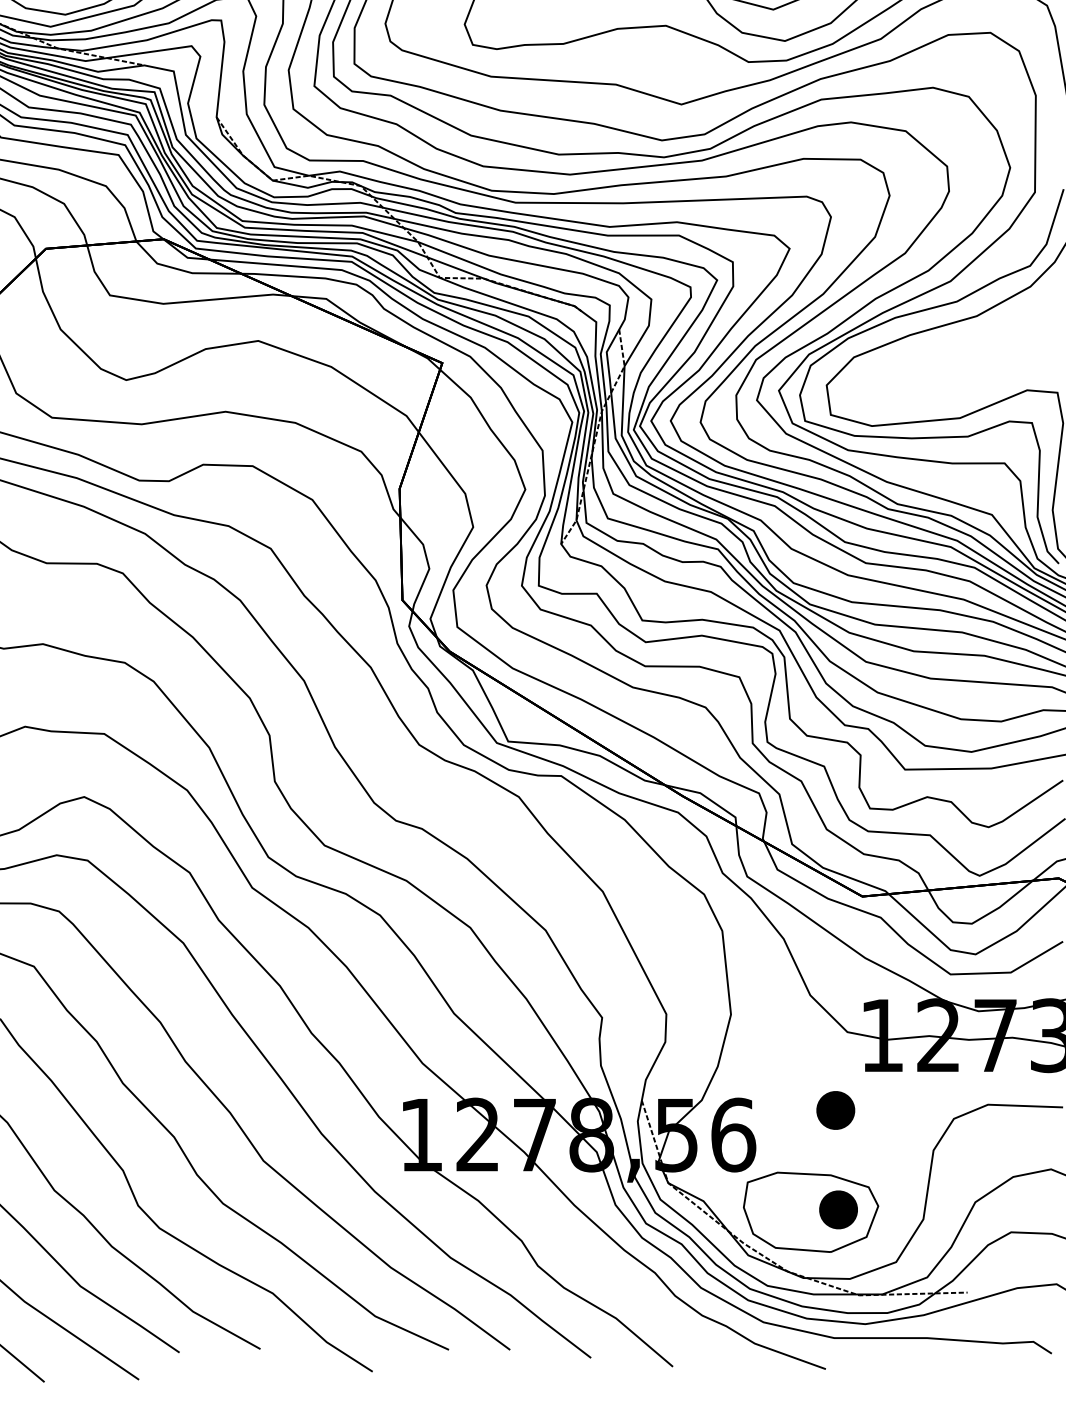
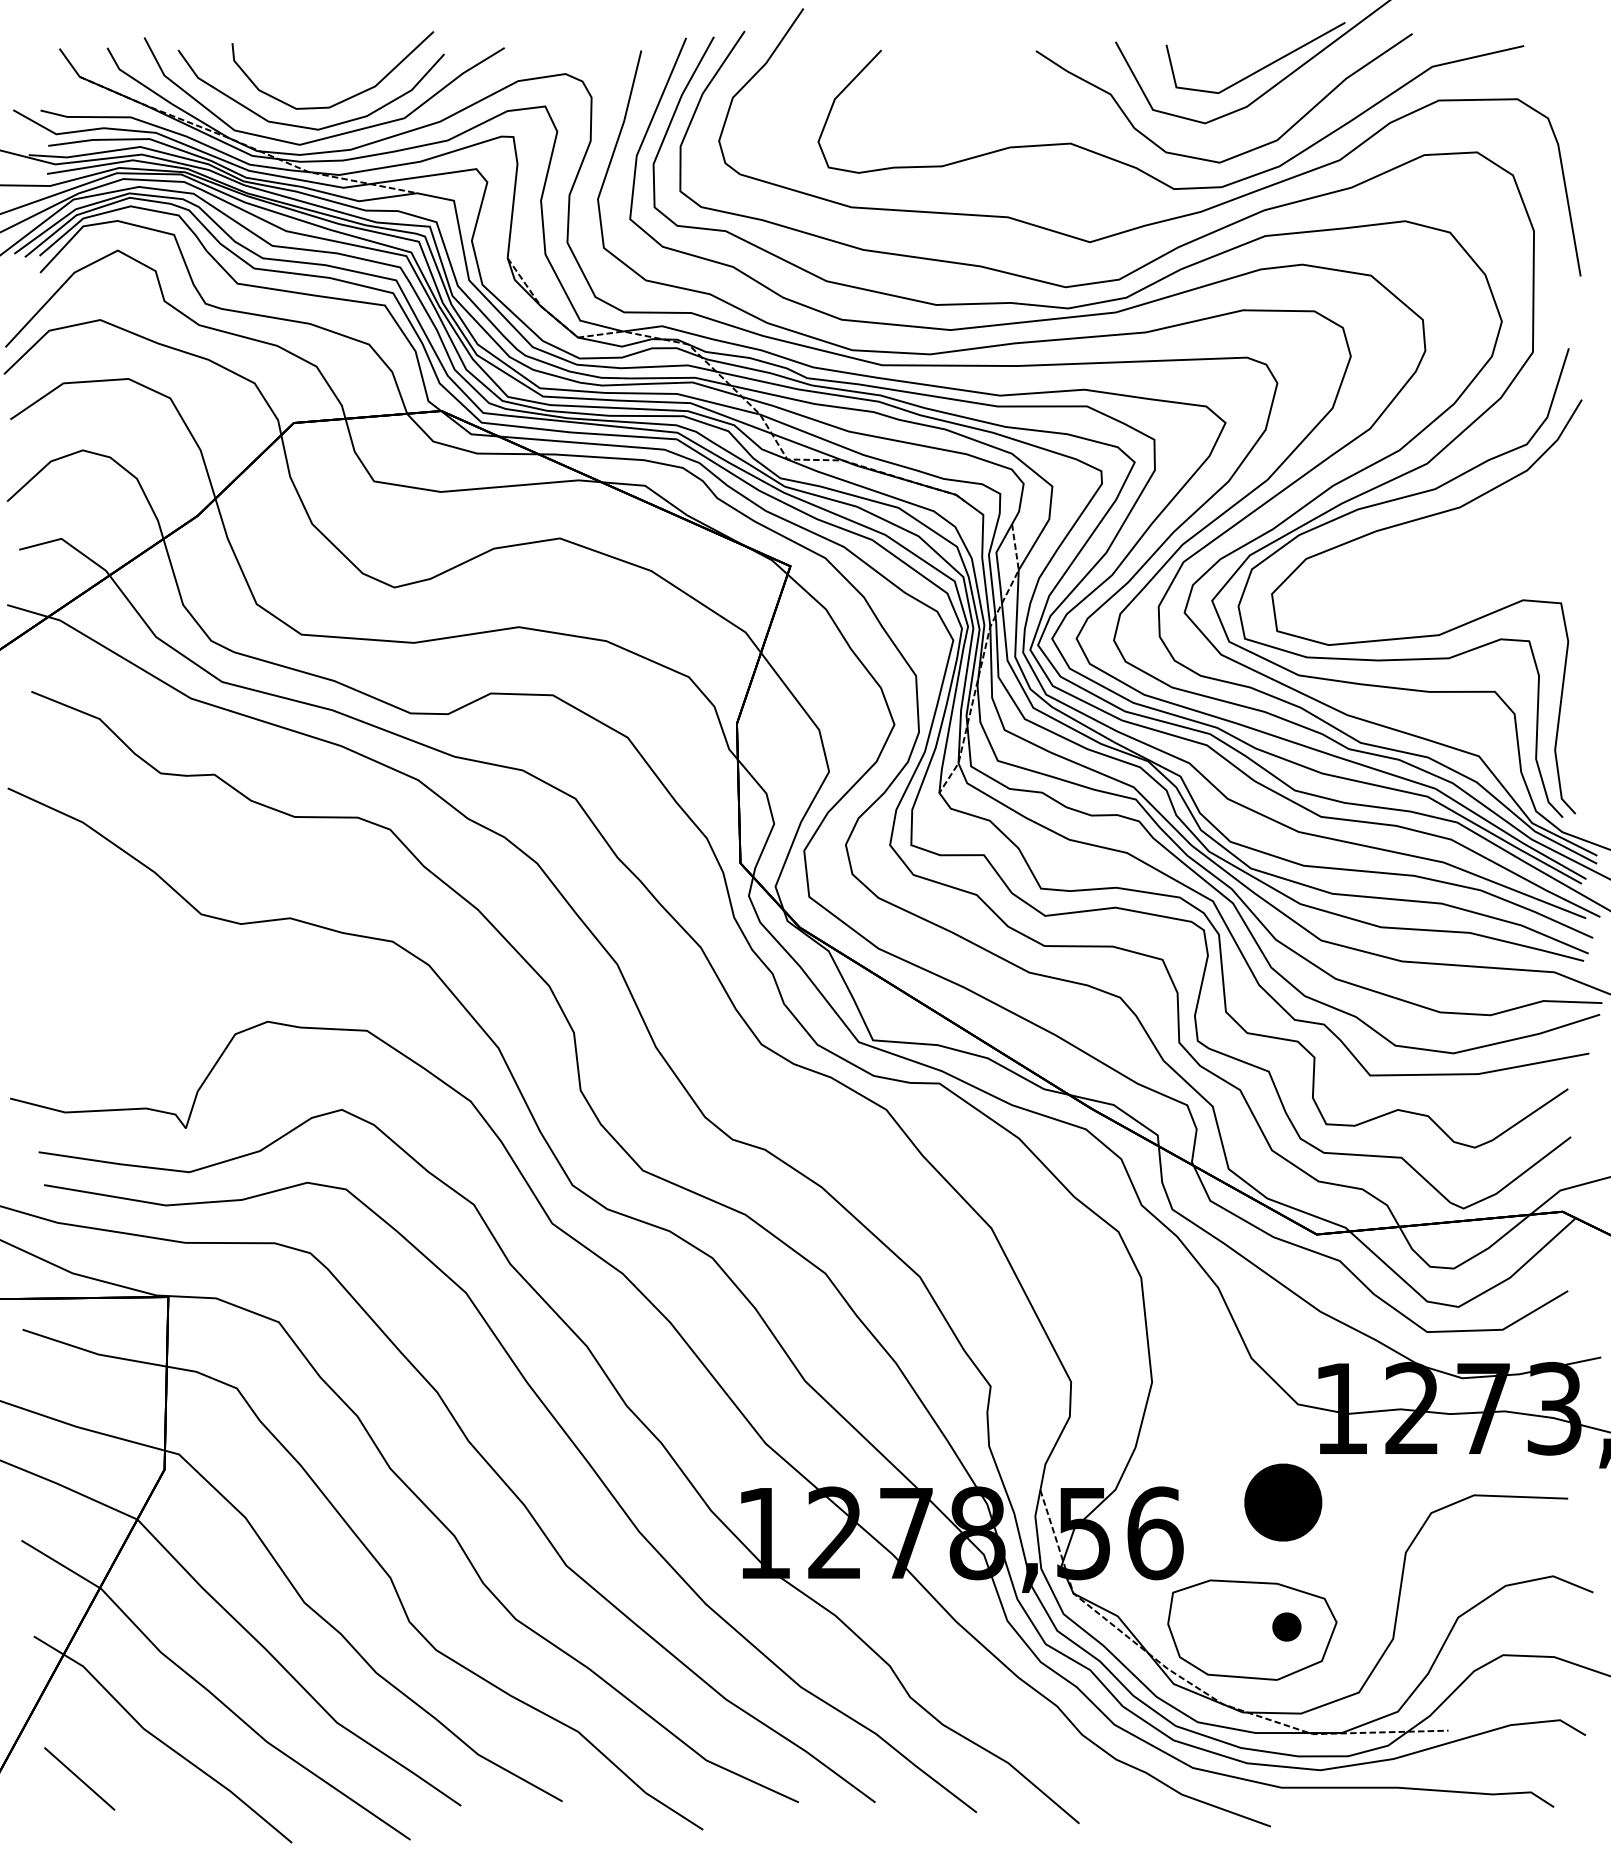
part: (835, 1110) -> (1283, 1502), size x1.6
part: (838, 1209) -> (1286, 1626), size x0.6

